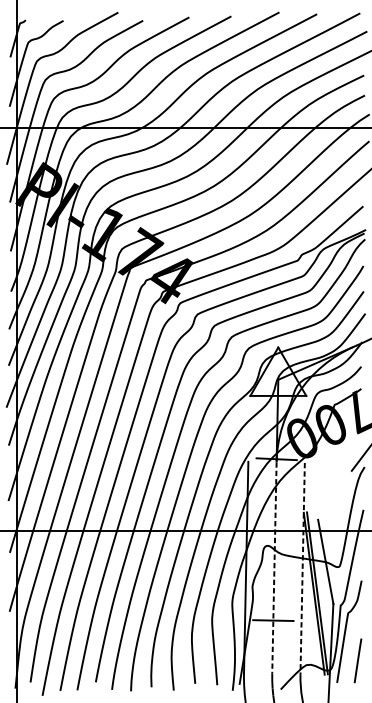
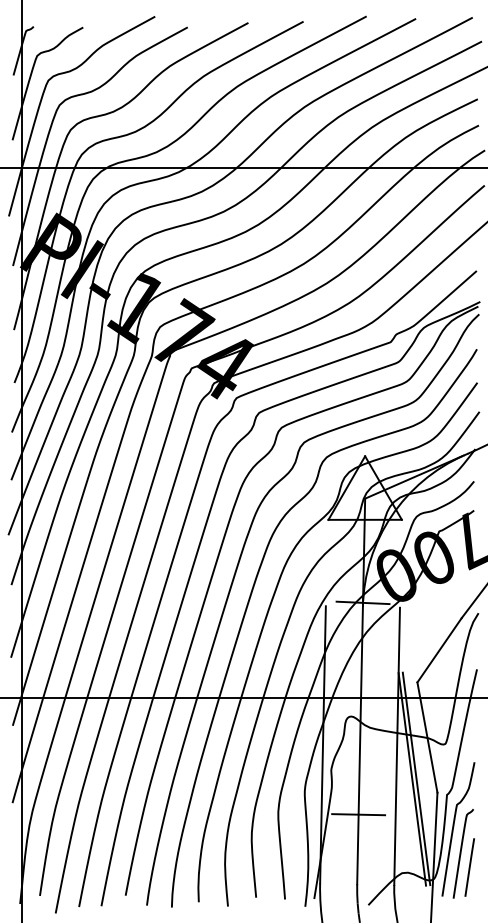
line: (334, 495) -> (439, 650), added
line: (274, 567) -> (360, 745), dashed -> solid
line: (302, 568) -> (397, 746), dashed -> solid
curve: (351, 650) -> (461, 853), added

